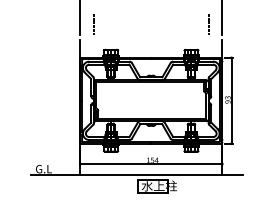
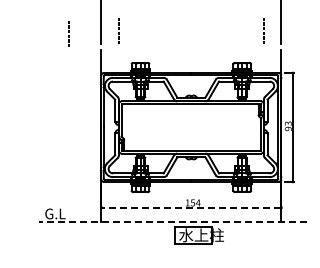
line: (54, 25) -> (68, 32), added
line: (150, 164) -> (190, 207), solid -> dashed
line: (136, 175) -> (172, 221), solid -> dashed

